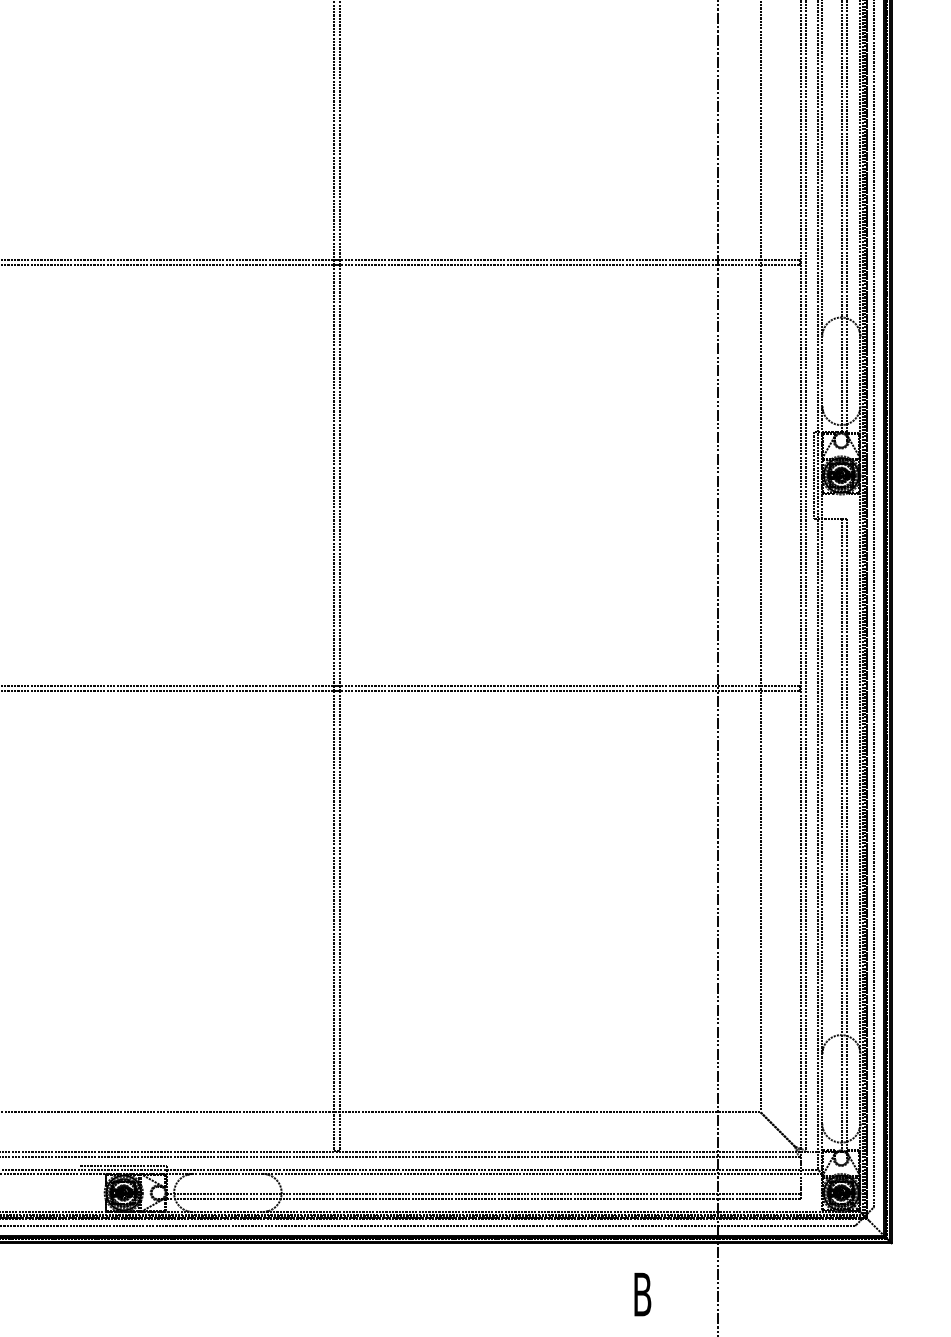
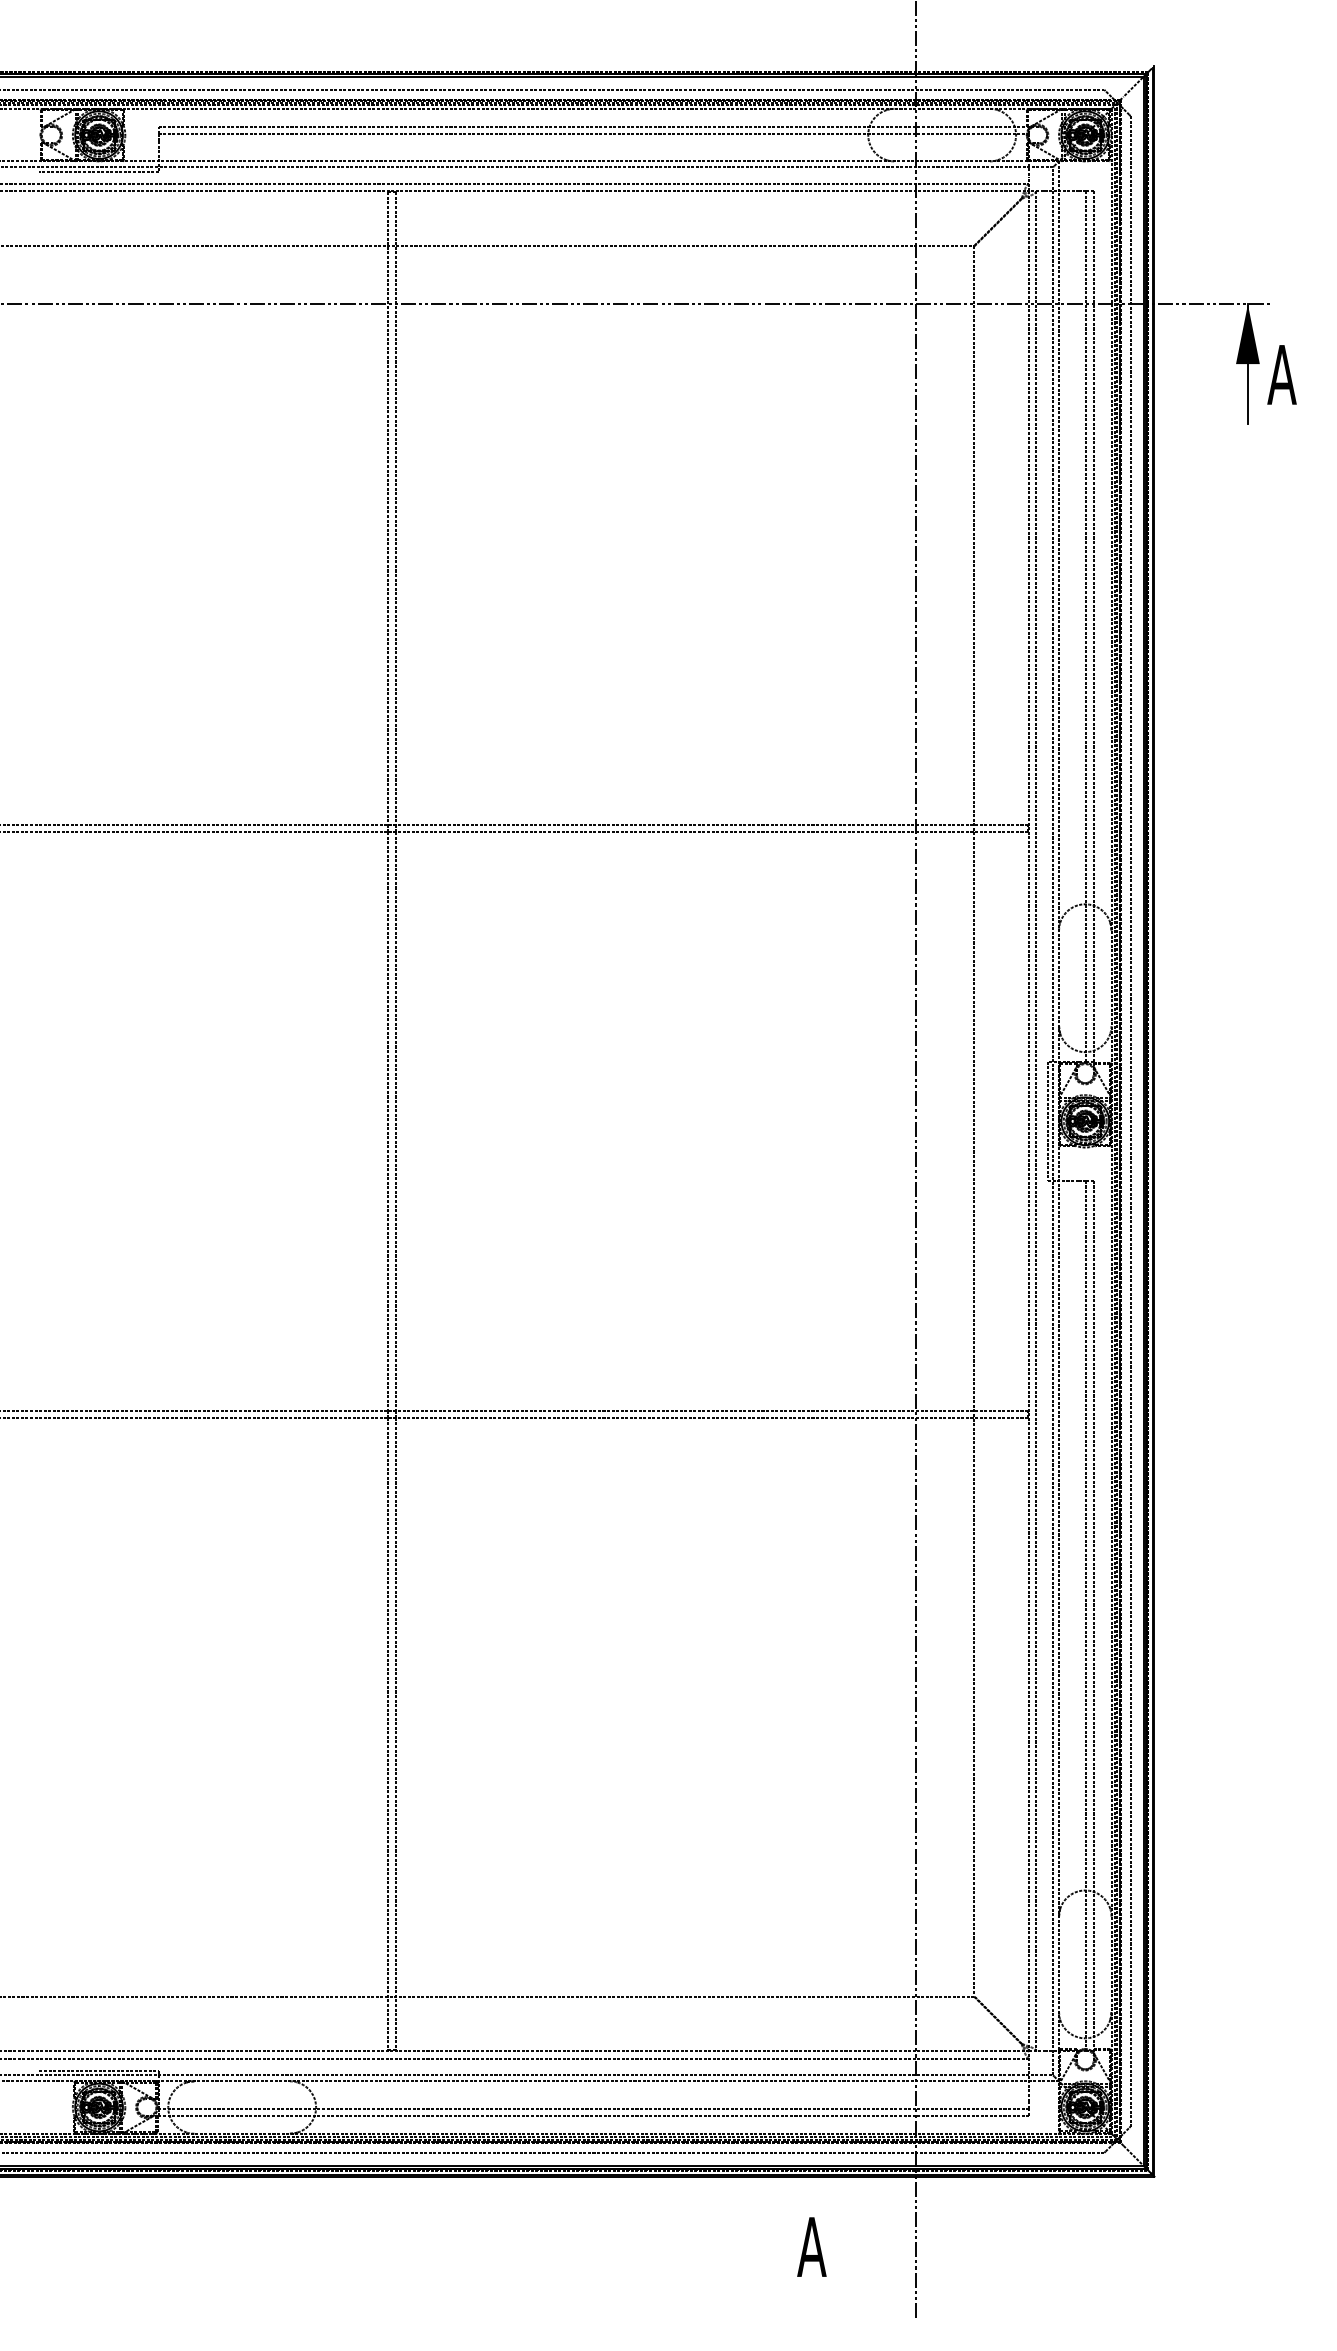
text: (642, 1294) -> (811, 2246), B -> A

